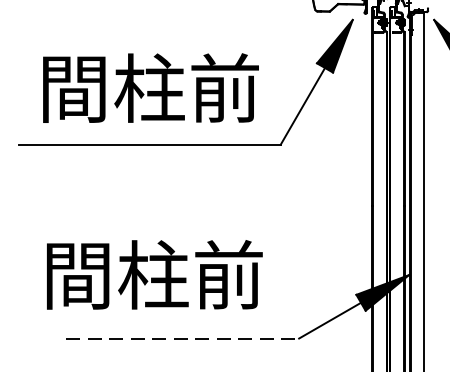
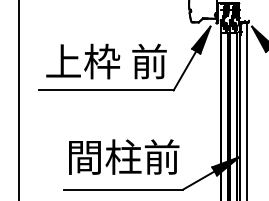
text: (149, 88) -> (106, 61), 間柱前 -> 上枠 前
text: (155, 273) -> (124, 156), moved
line: (182, 338) -> (123, 189), dashed -> solid

